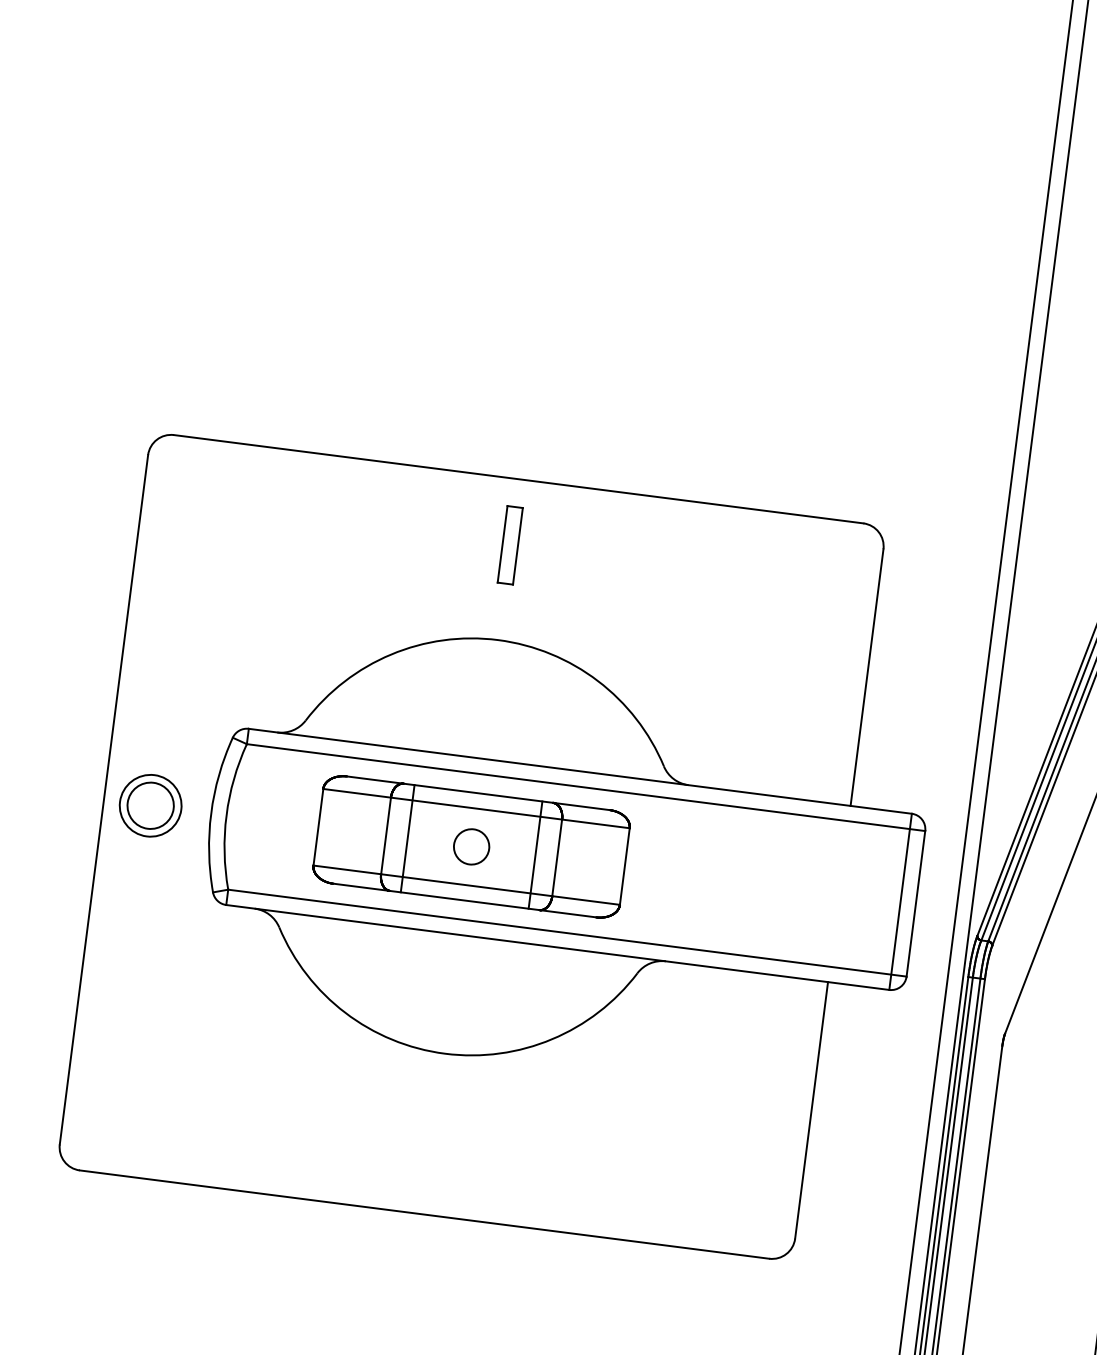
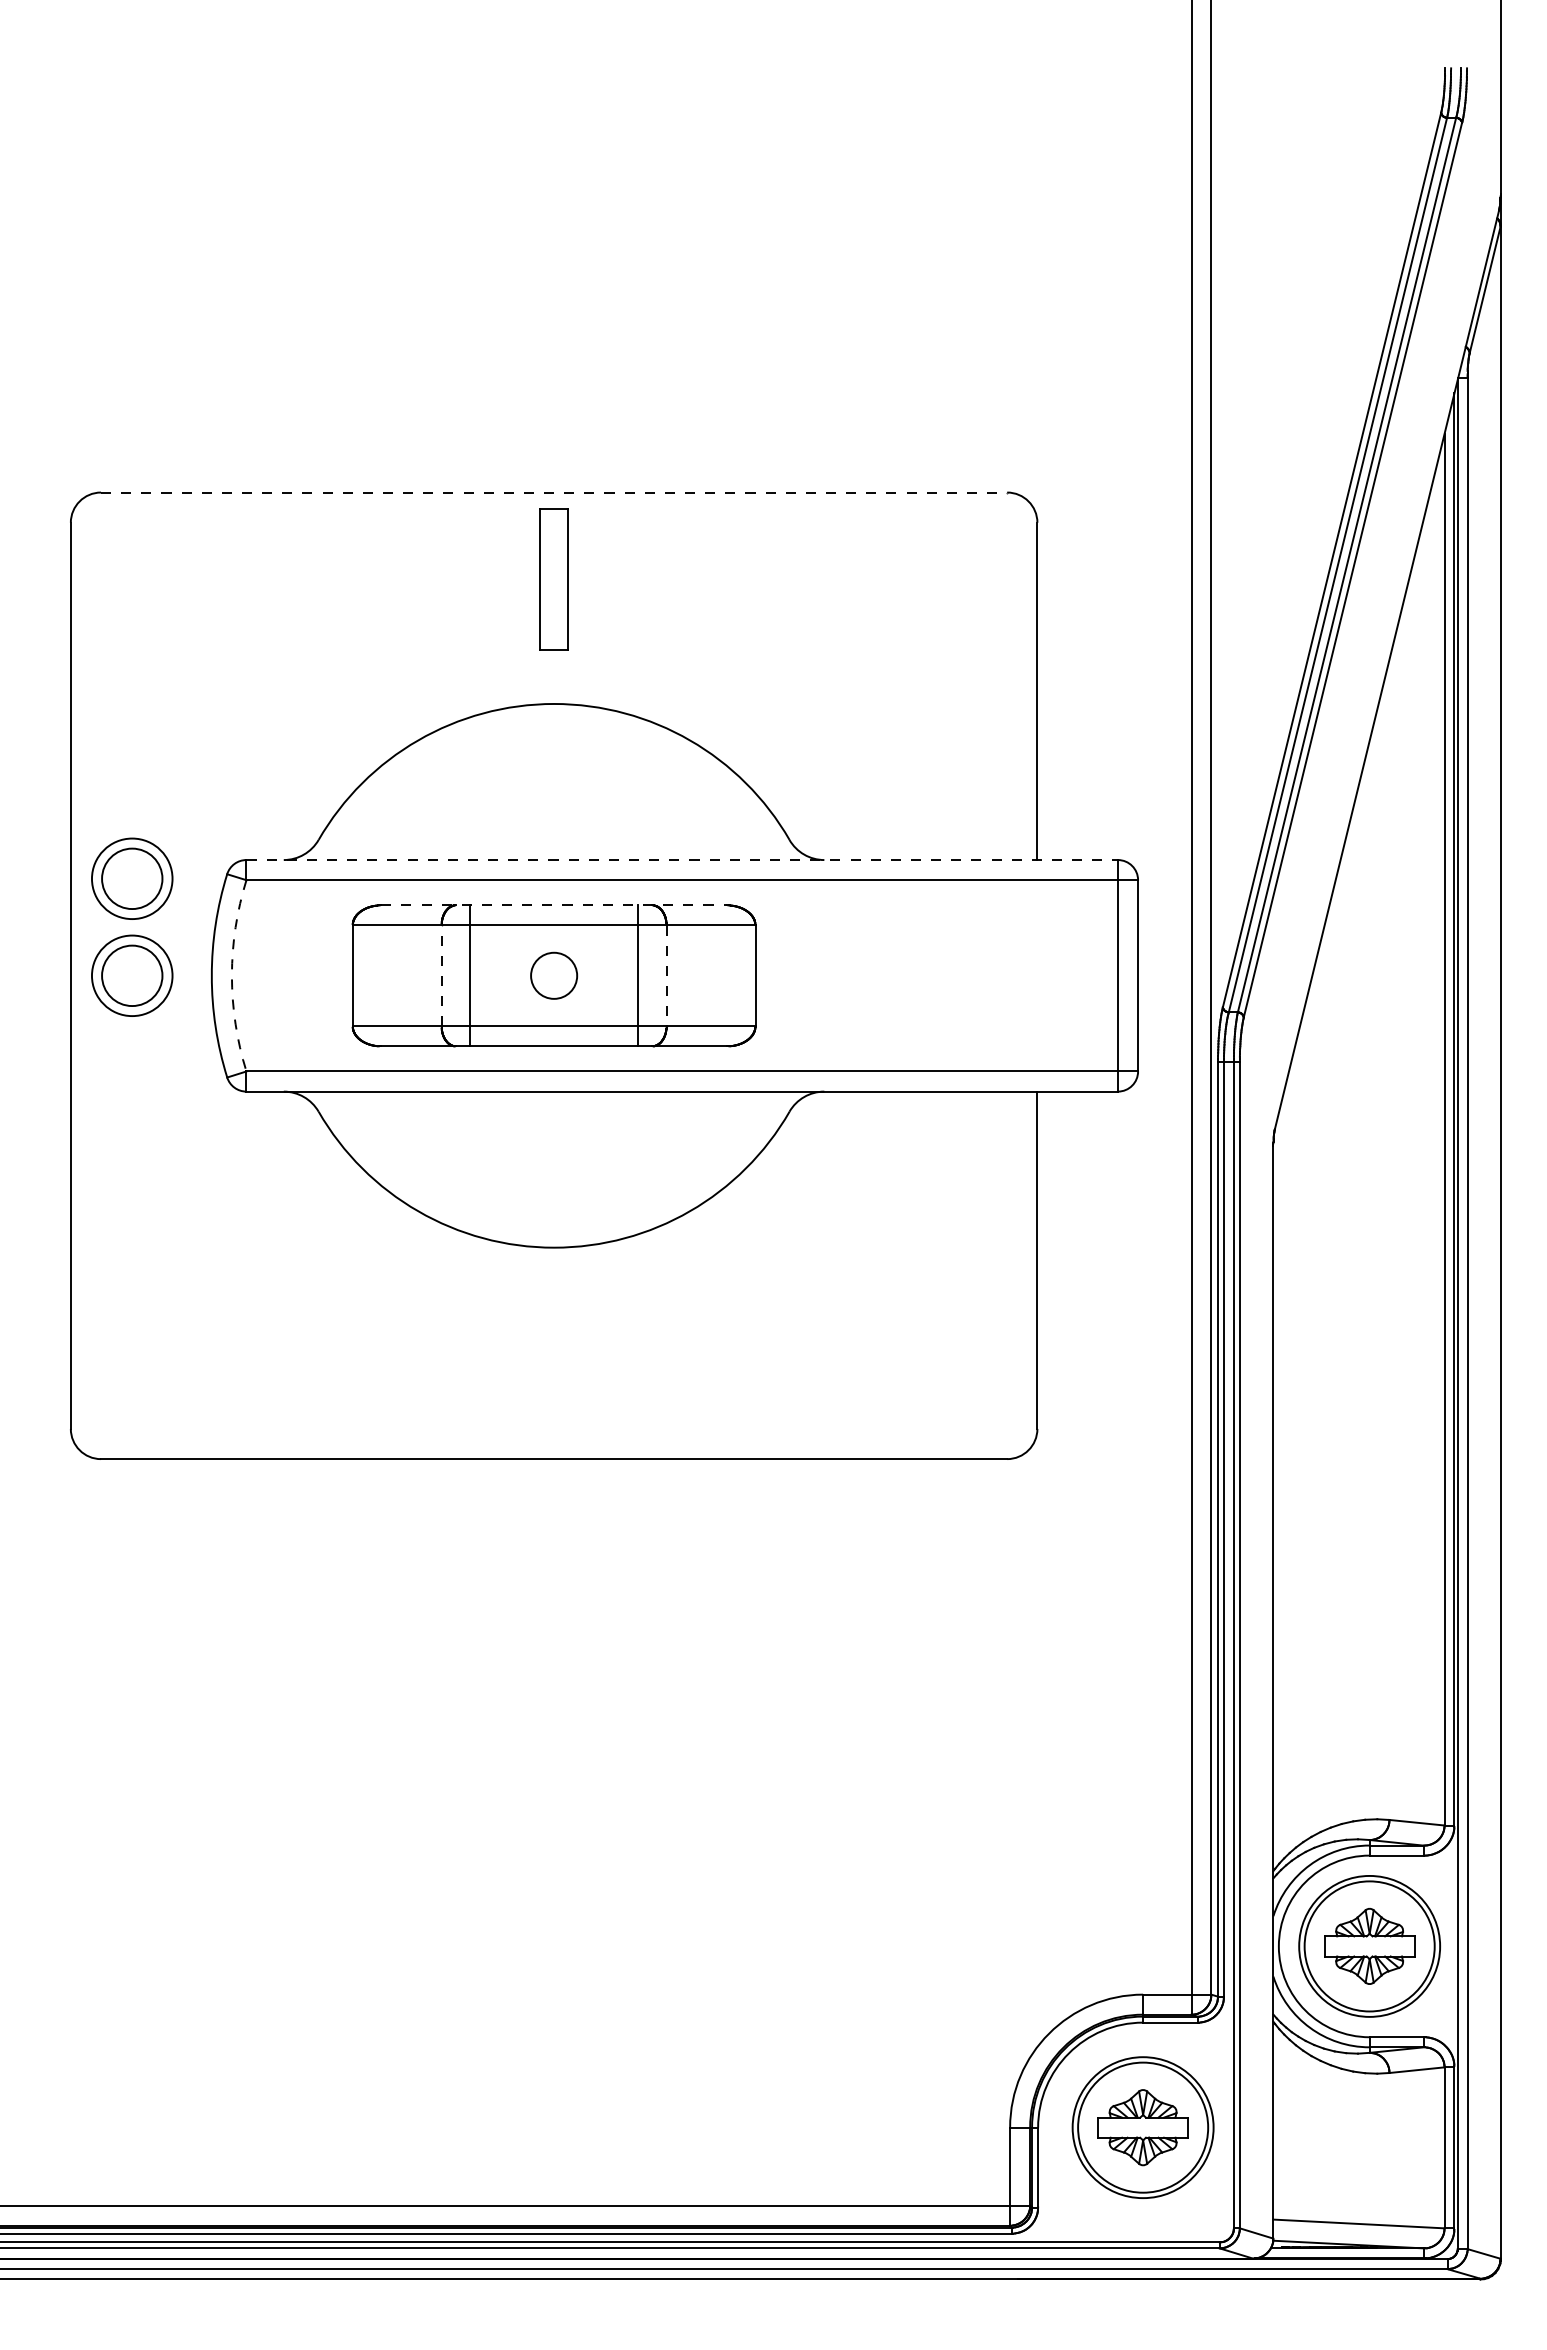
line: (519, 479) -> (554, 492), solid -> dashed
part: (509, 545) -> (553, 579), size x1.4
part: (160, 731) -> (132, 878), added
line: (580, 771) -> (682, 860), solid -> dashed
line: (478, 793) -> (554, 905), solid -> dashed
arc: (226, 815) -> (231, 975), solid -> dashed
line: (385, 835) -> (441, 975), solid -> dashed
line: (557, 858) -> (666, 976), solid -> dashed

